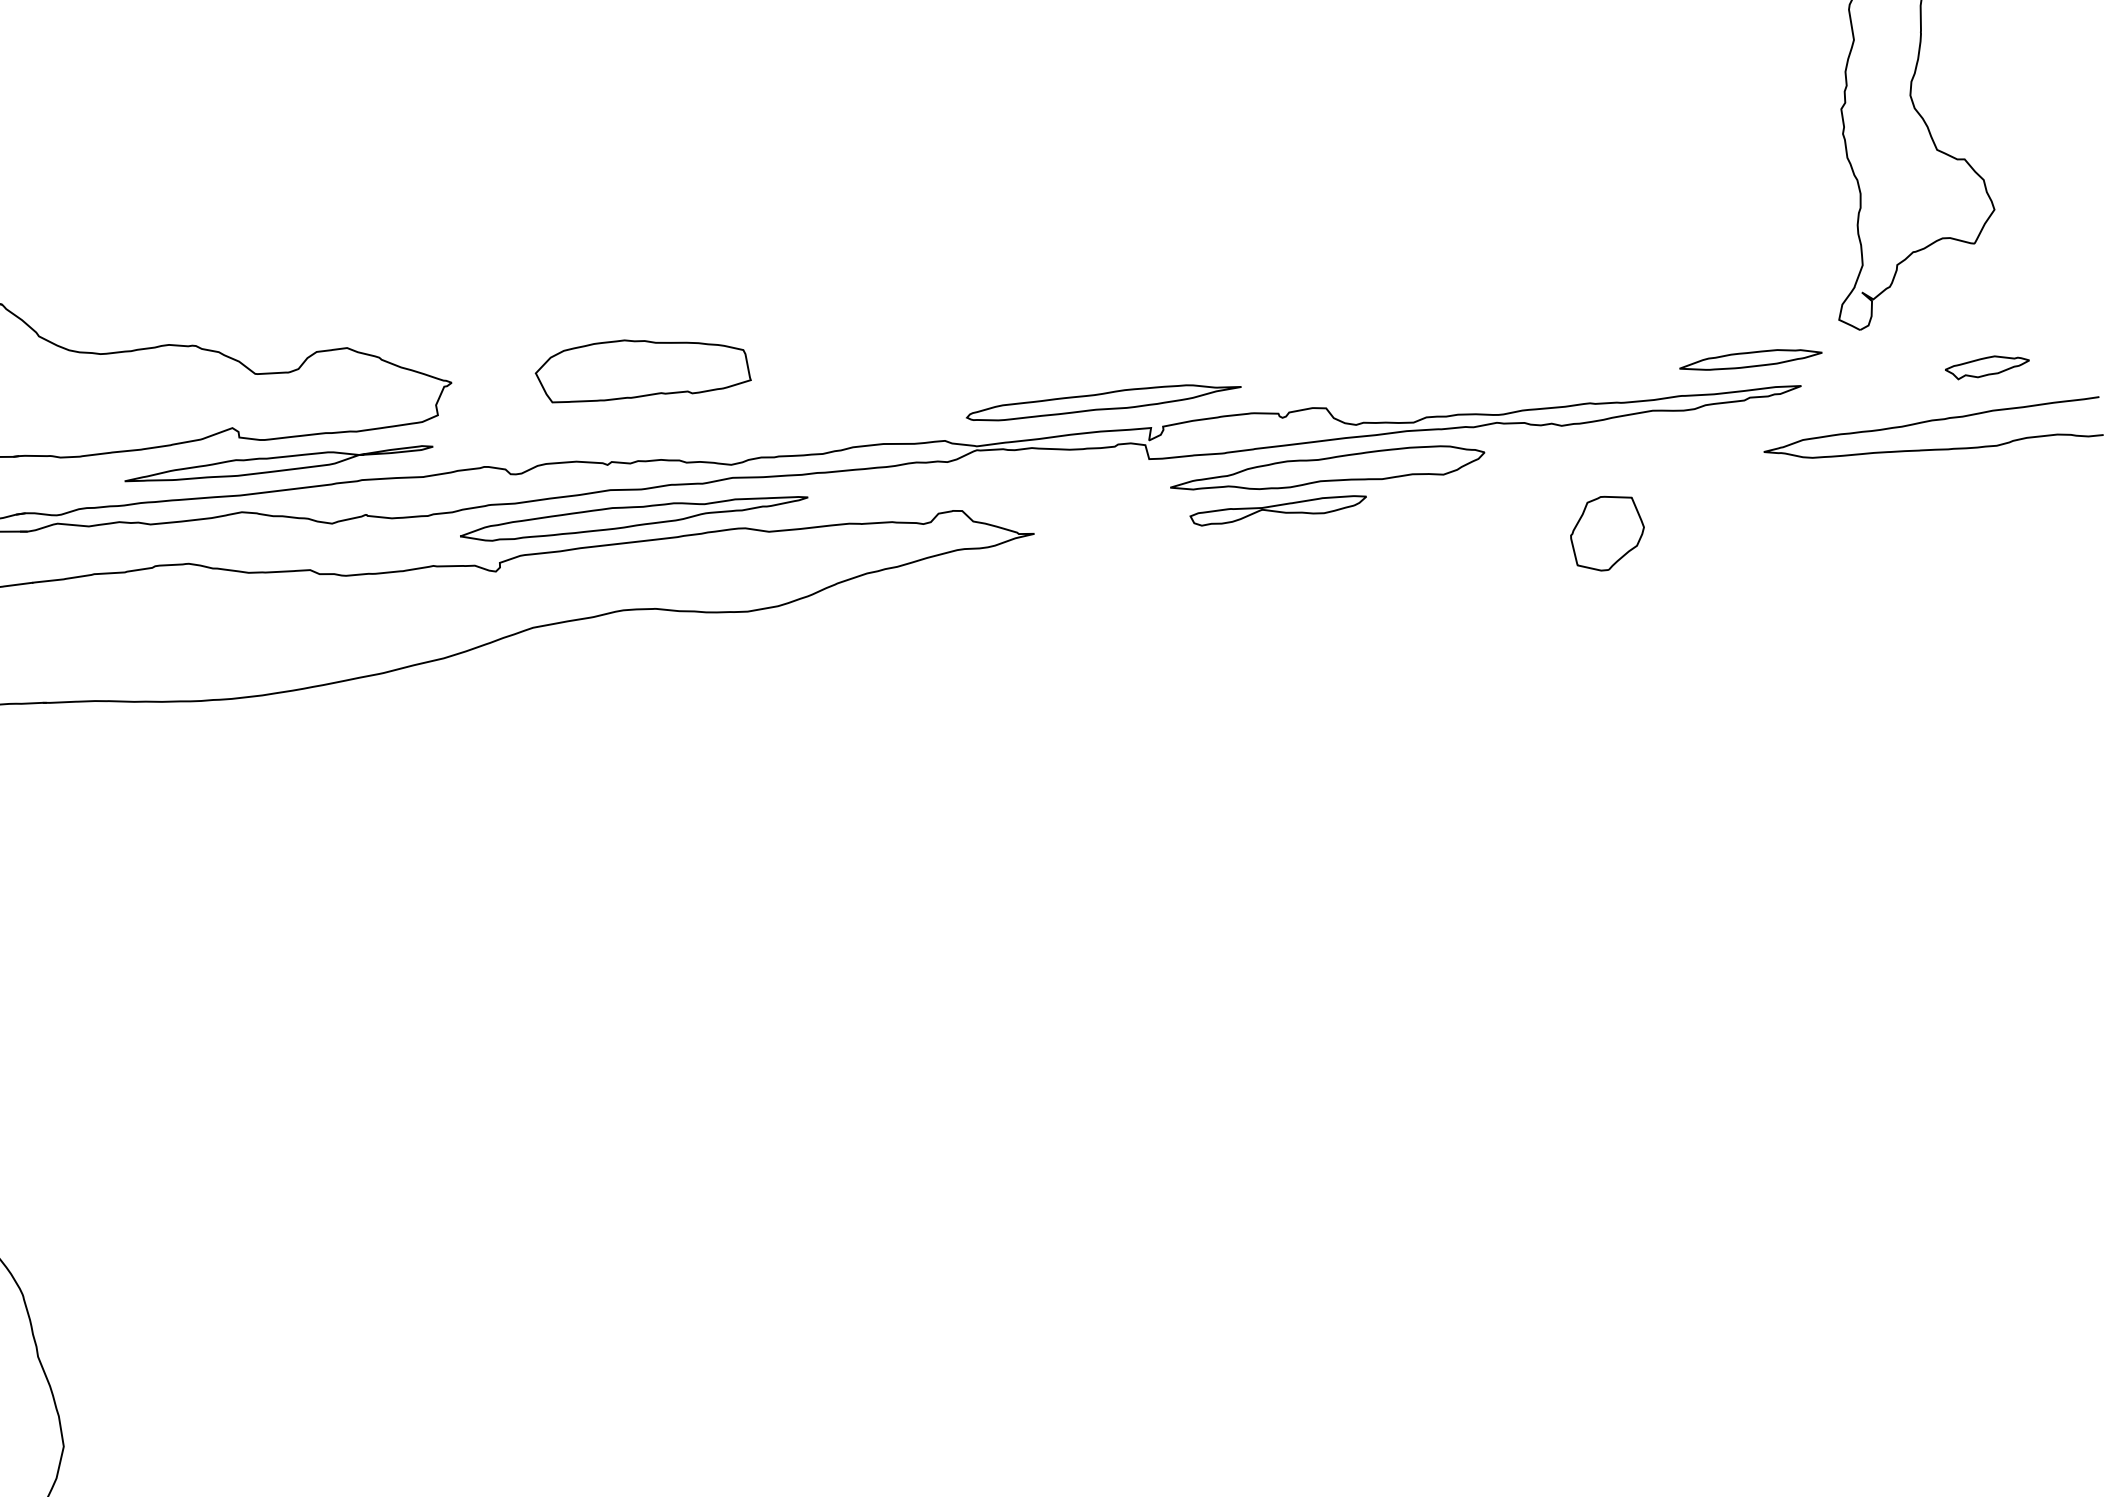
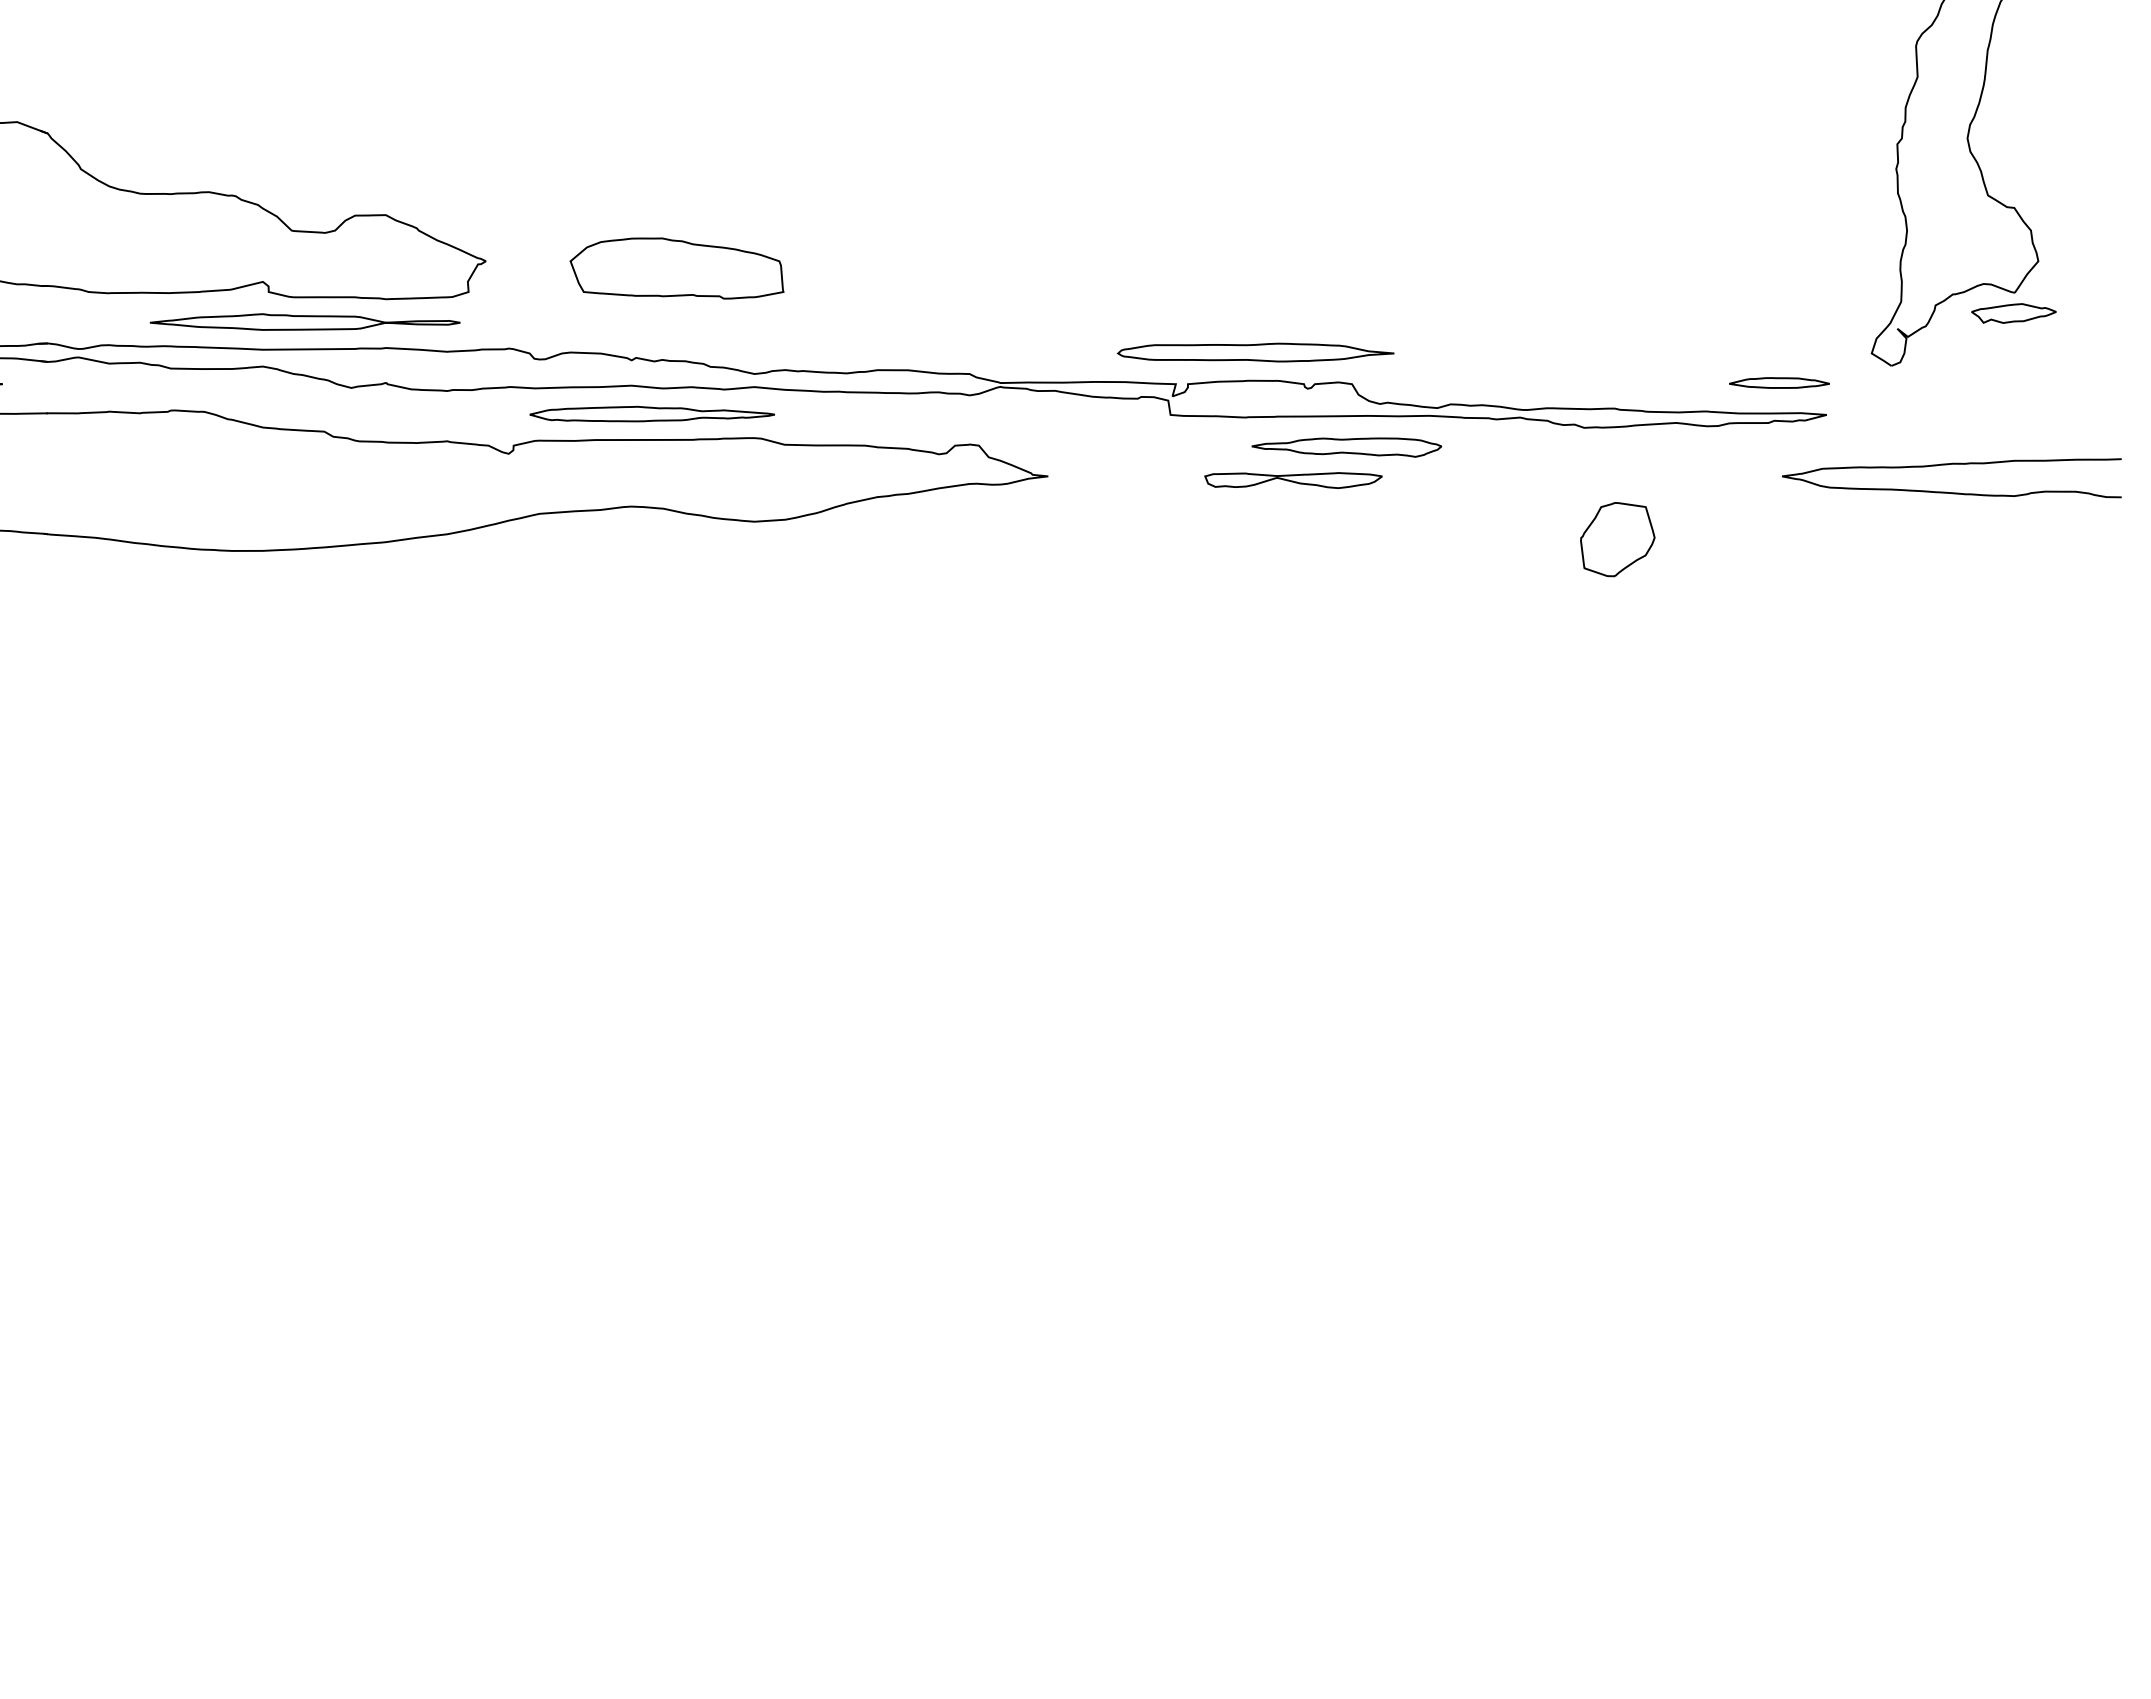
part: (1750, 359) -> (1779, 382), size x0.7
part: (1987, 366) -> (2013, 313), moved
part: (1103, 401) -> (1255, 352), moved
part: (1327, 471) -> (1346, 447), size x0.6
part: (634, 515) -> (652, 413), size x0.7

